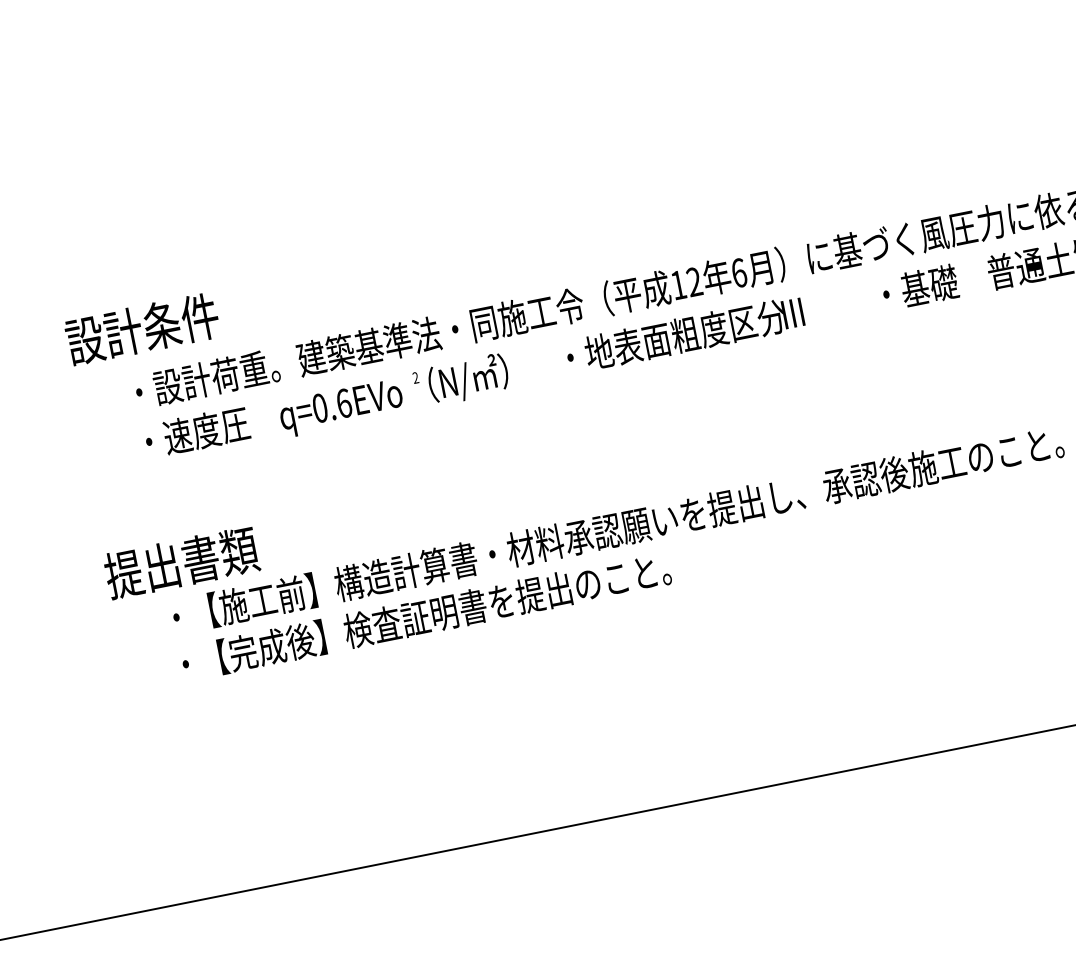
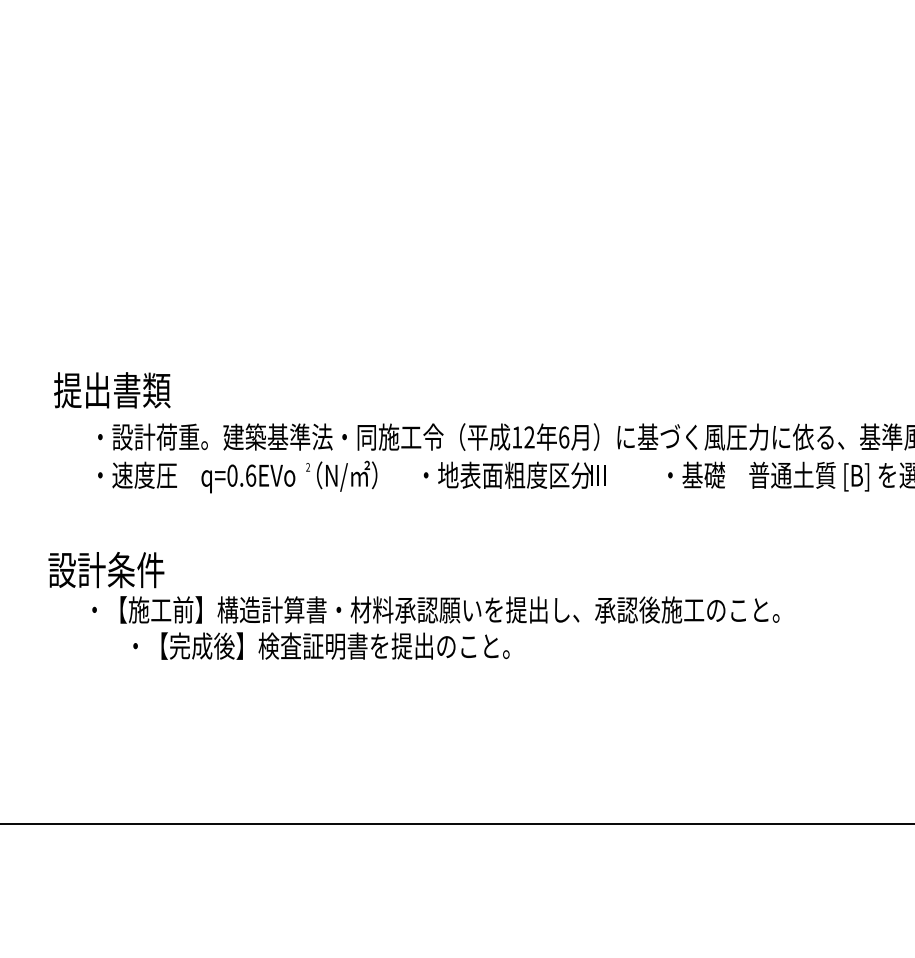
text: (142, 329) -> (112, 390), 設計条件 -> 提出書類
text: (181, 562) -> (106, 569), 提出書類 -> 設計条件
text: (426, 615) -> (321, 645), moved

